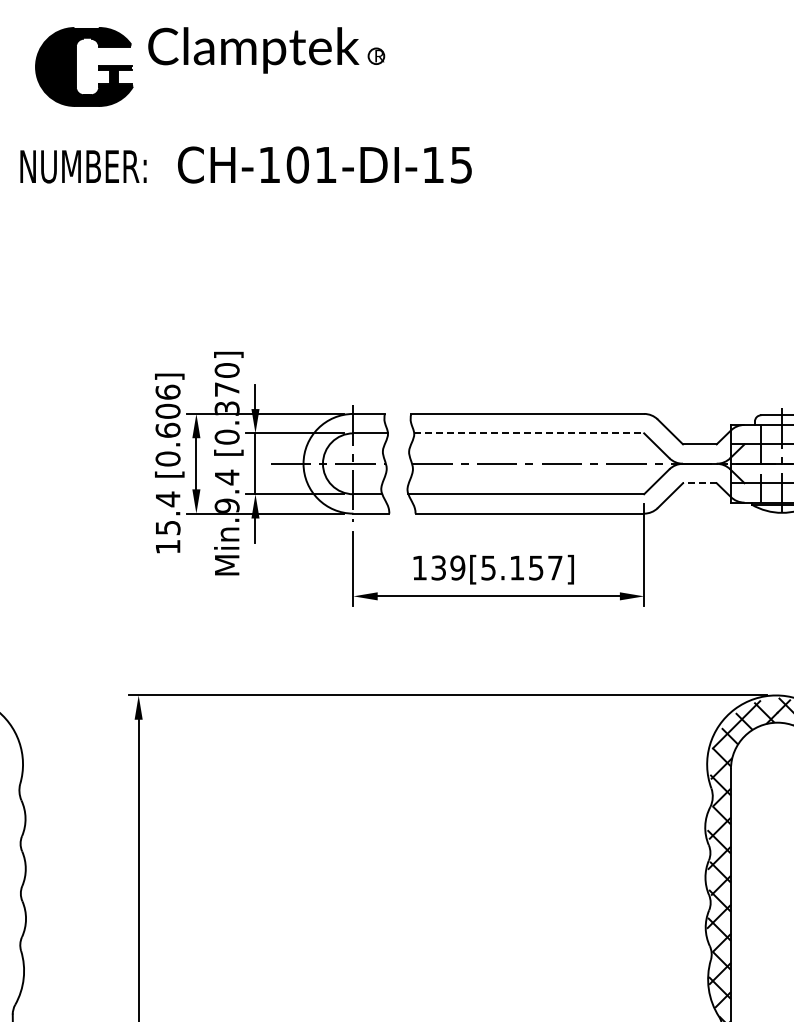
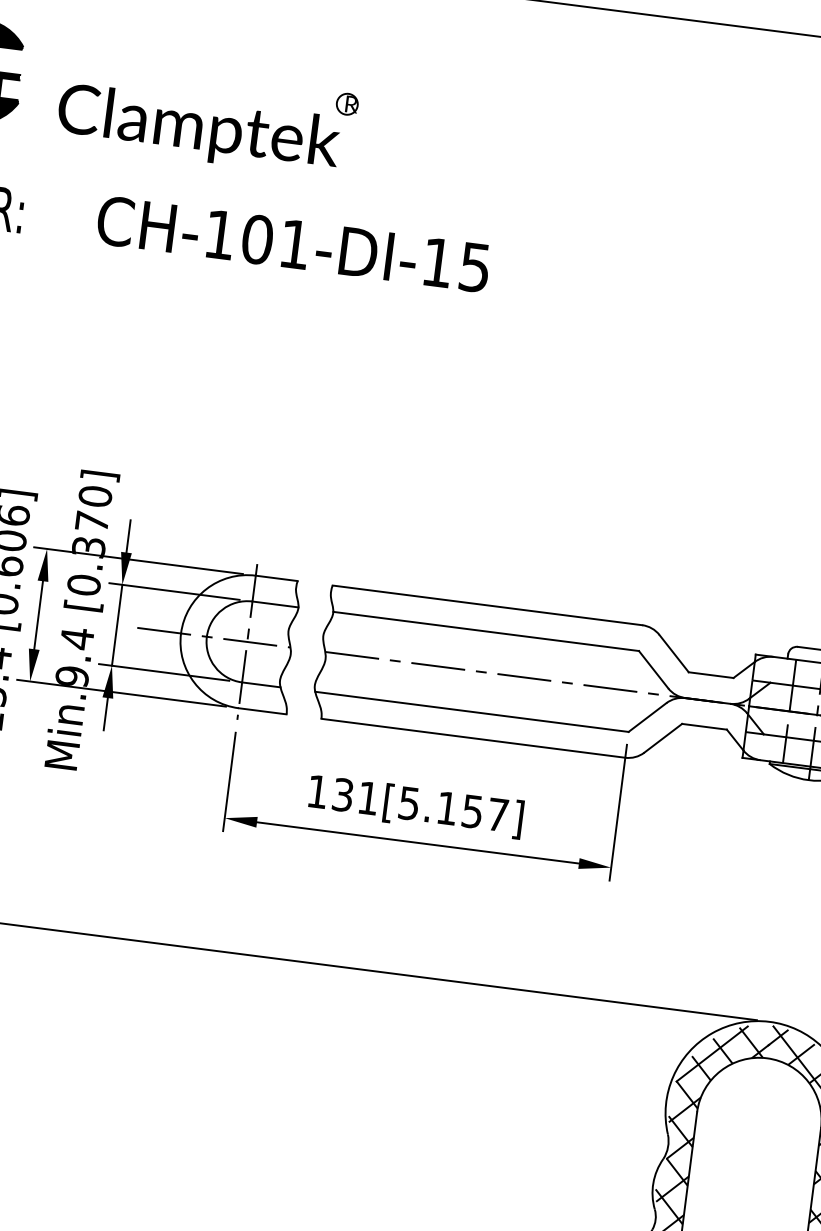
text: (253, 50) -> (198, 130), moved
text: (324, 164) -> (293, 243), moved
line: (529, 433) -> (486, 631), dashed -> solid
line: (699, 483) -> (703, 727), dashed -> solid
text: (457, 567) -> (368, 797), 139[5.157] -> 131[5.157]

